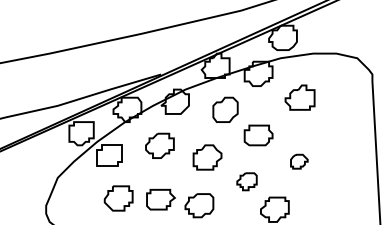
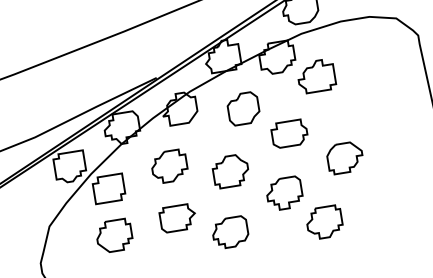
part: (299, 97) -> (315, 76), moved
part: (299, 161) -> (345, 157), size x1.67
part: (246, 181) -> (283, 193), size x1.43
part: (118, 198) -> (114, 235), moved
part: (160, 199) -> (177, 218), moved

